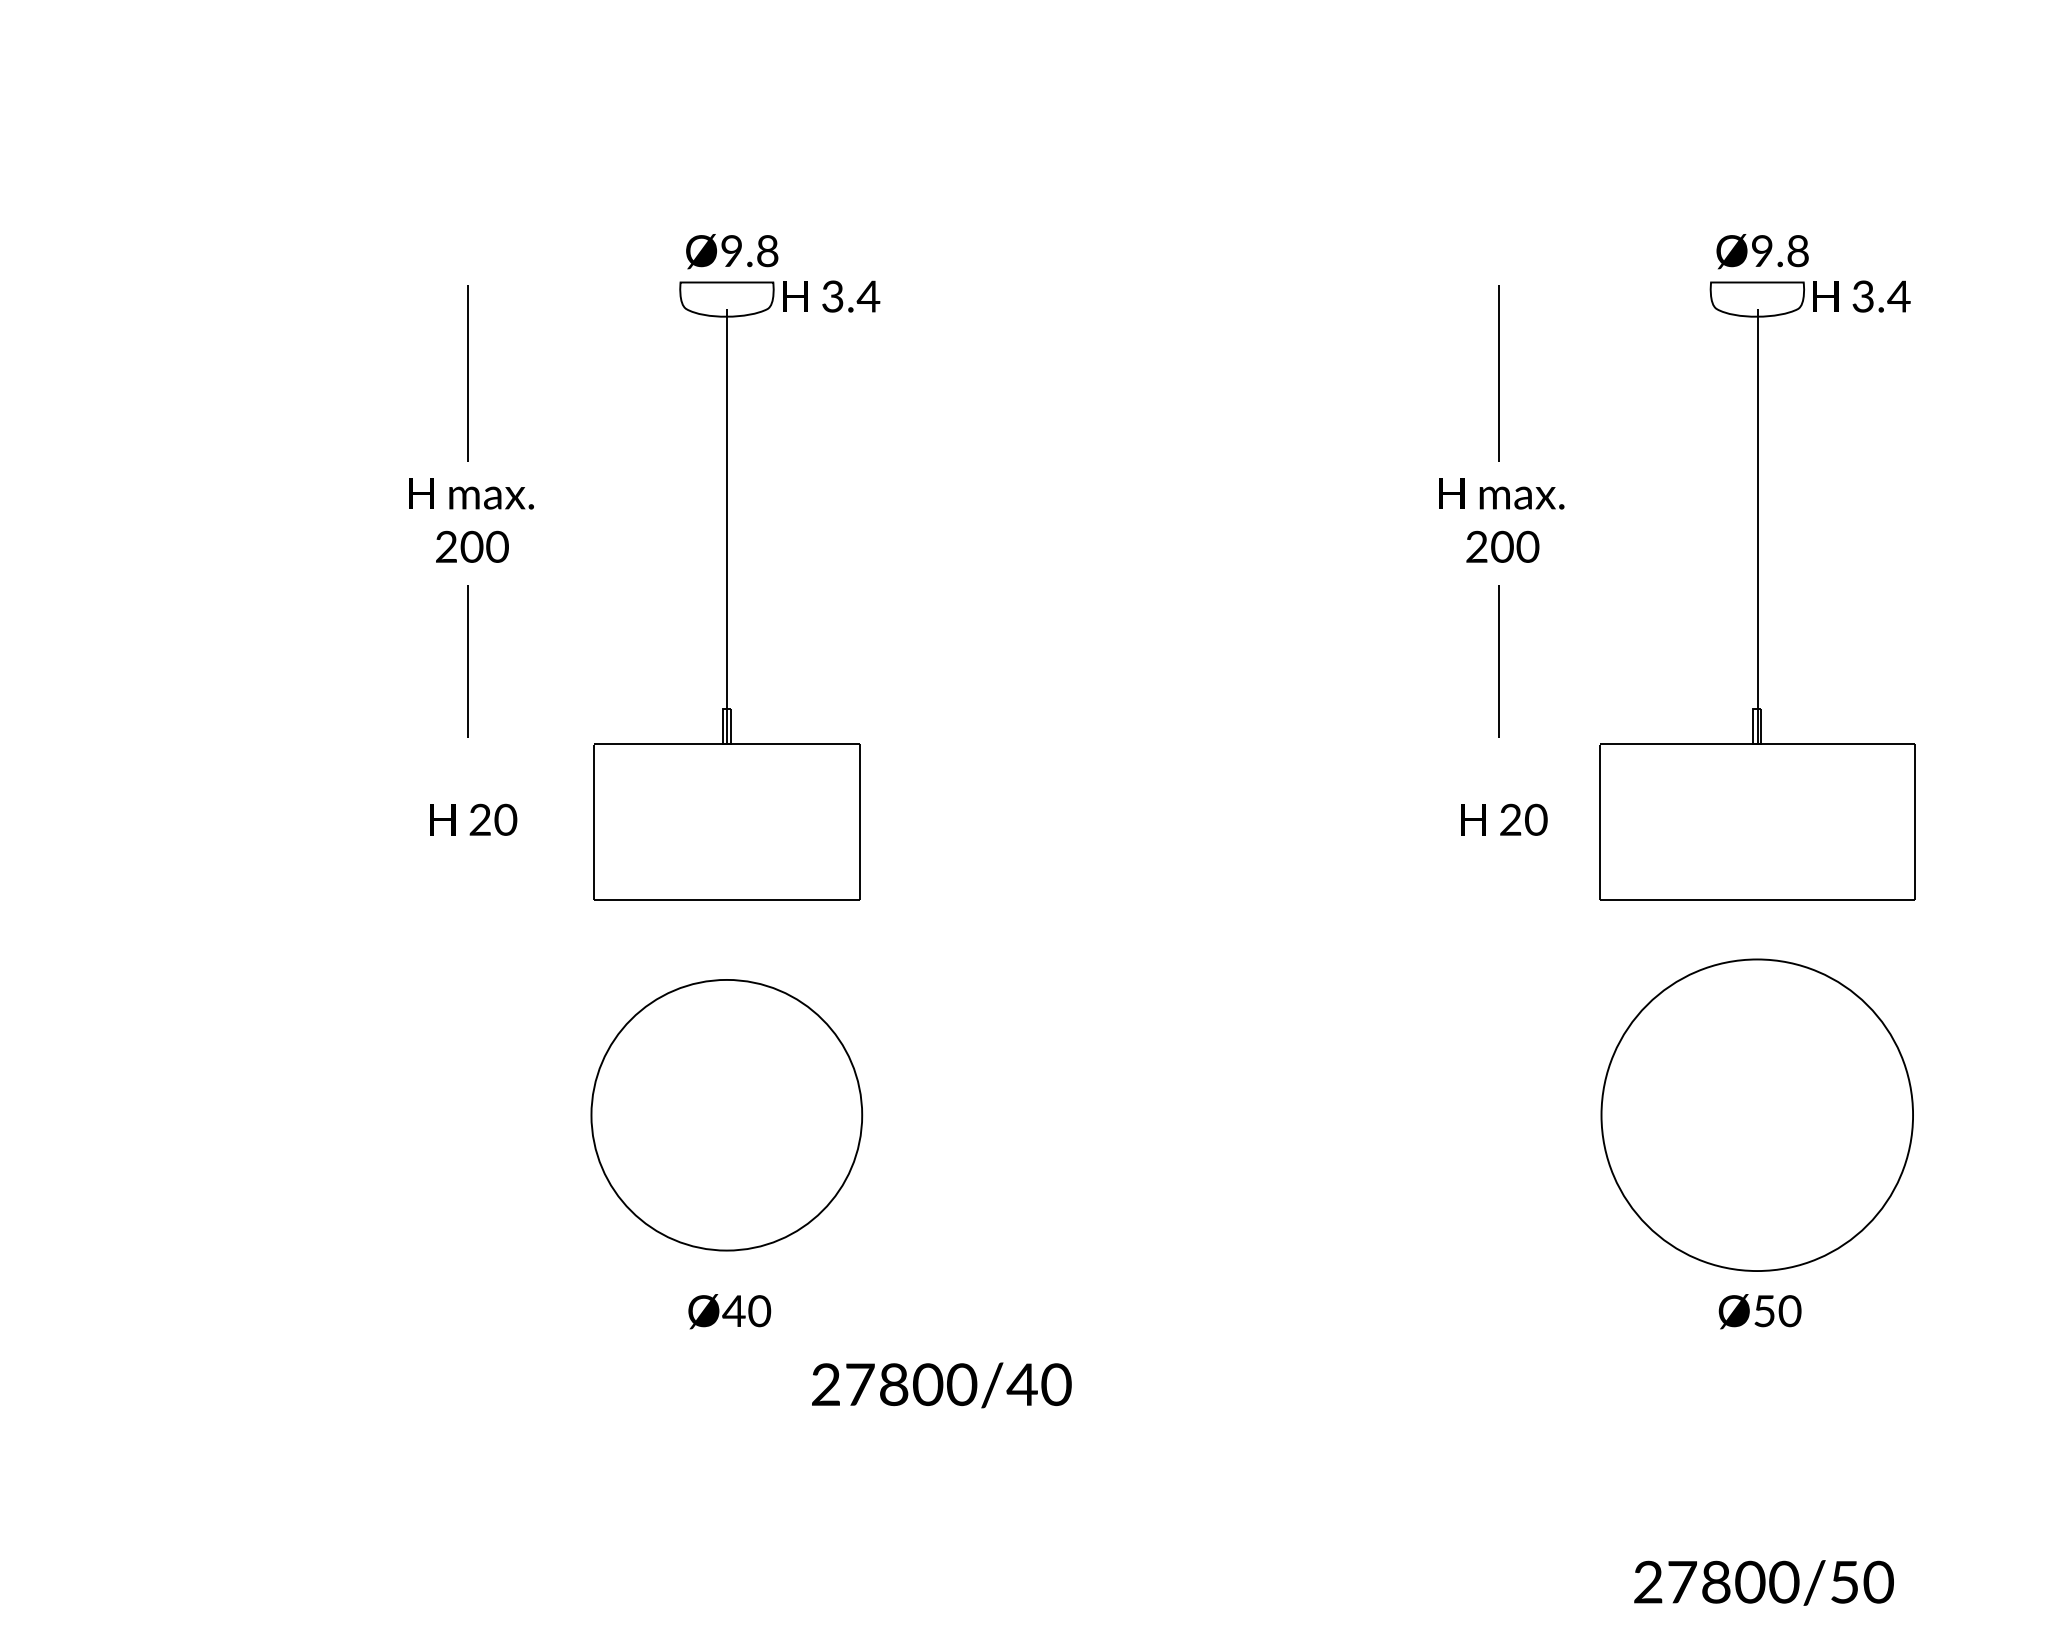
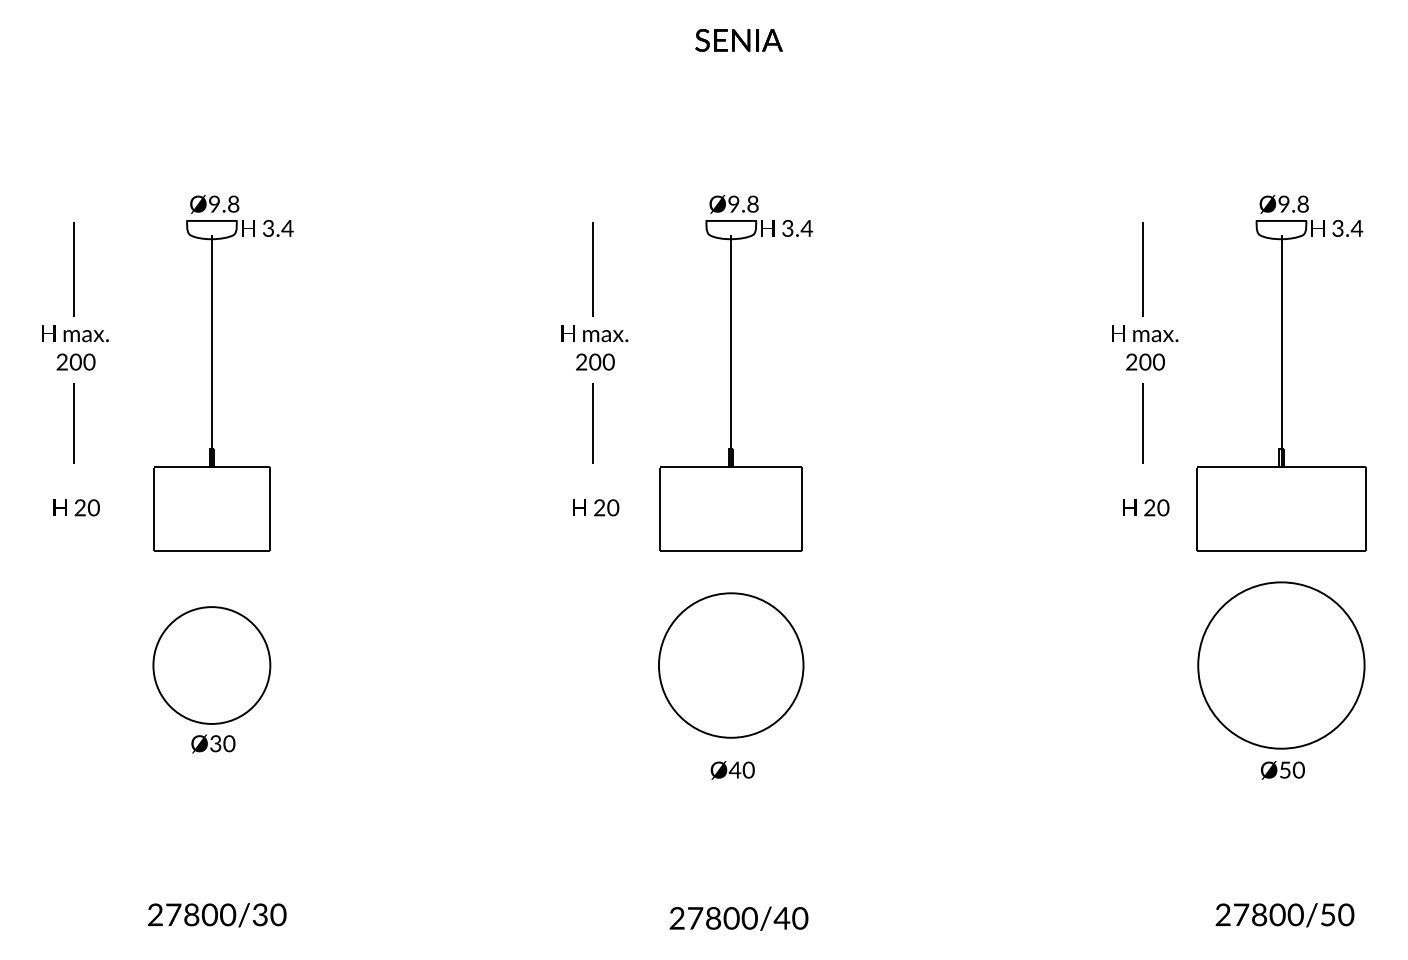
text: (940, 1384) -> (738, 918), moved

